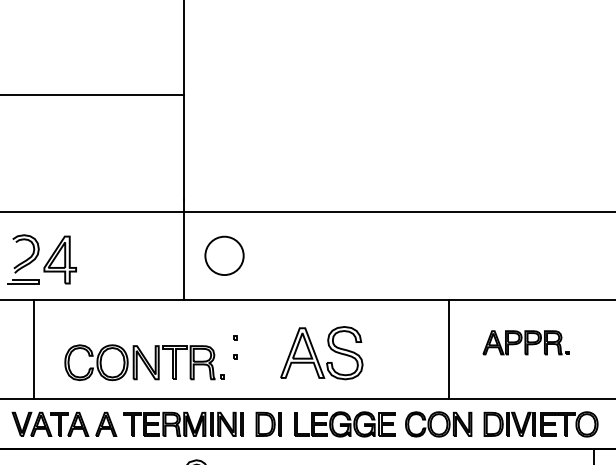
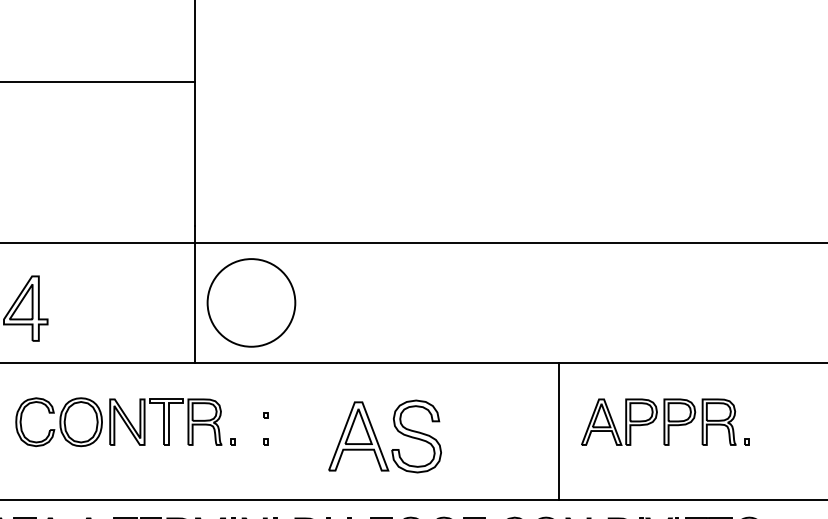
circle: (224, 255) -> (251, 302), size x1.67
part: (525, 342) -> (664, 421), size x1.43
part: (144, 362) -> (125, 421), moved

